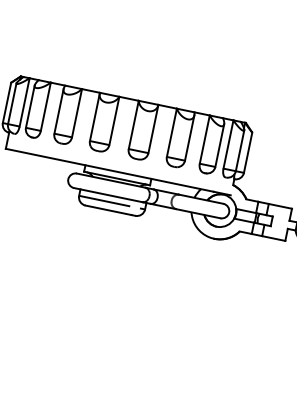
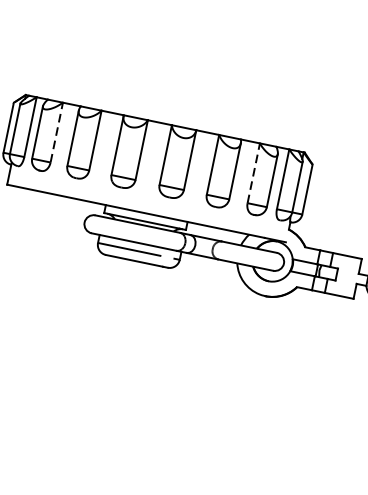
line: (45, 106) -> (56, 132), solid -> dashed
line: (204, 139) -> (253, 173), solid -> dashed

